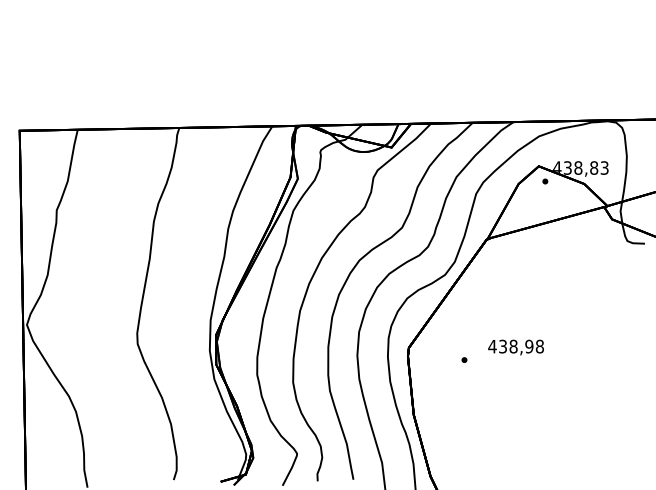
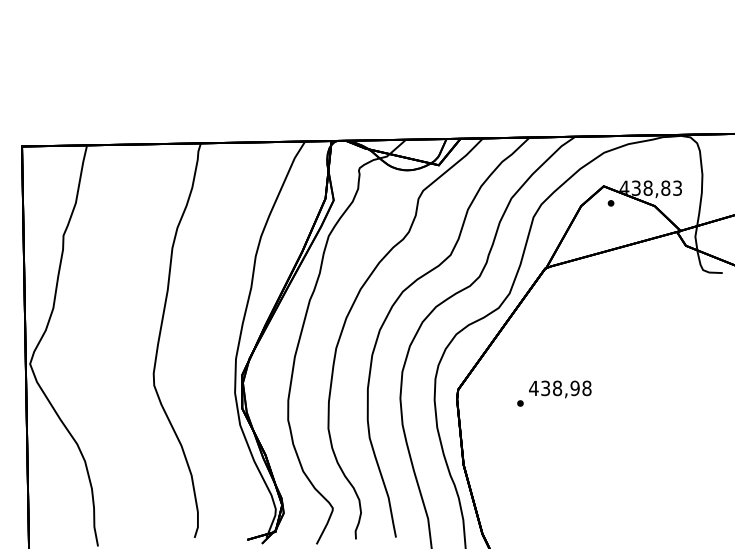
text: (516, 347) -> (560, 389), moved

